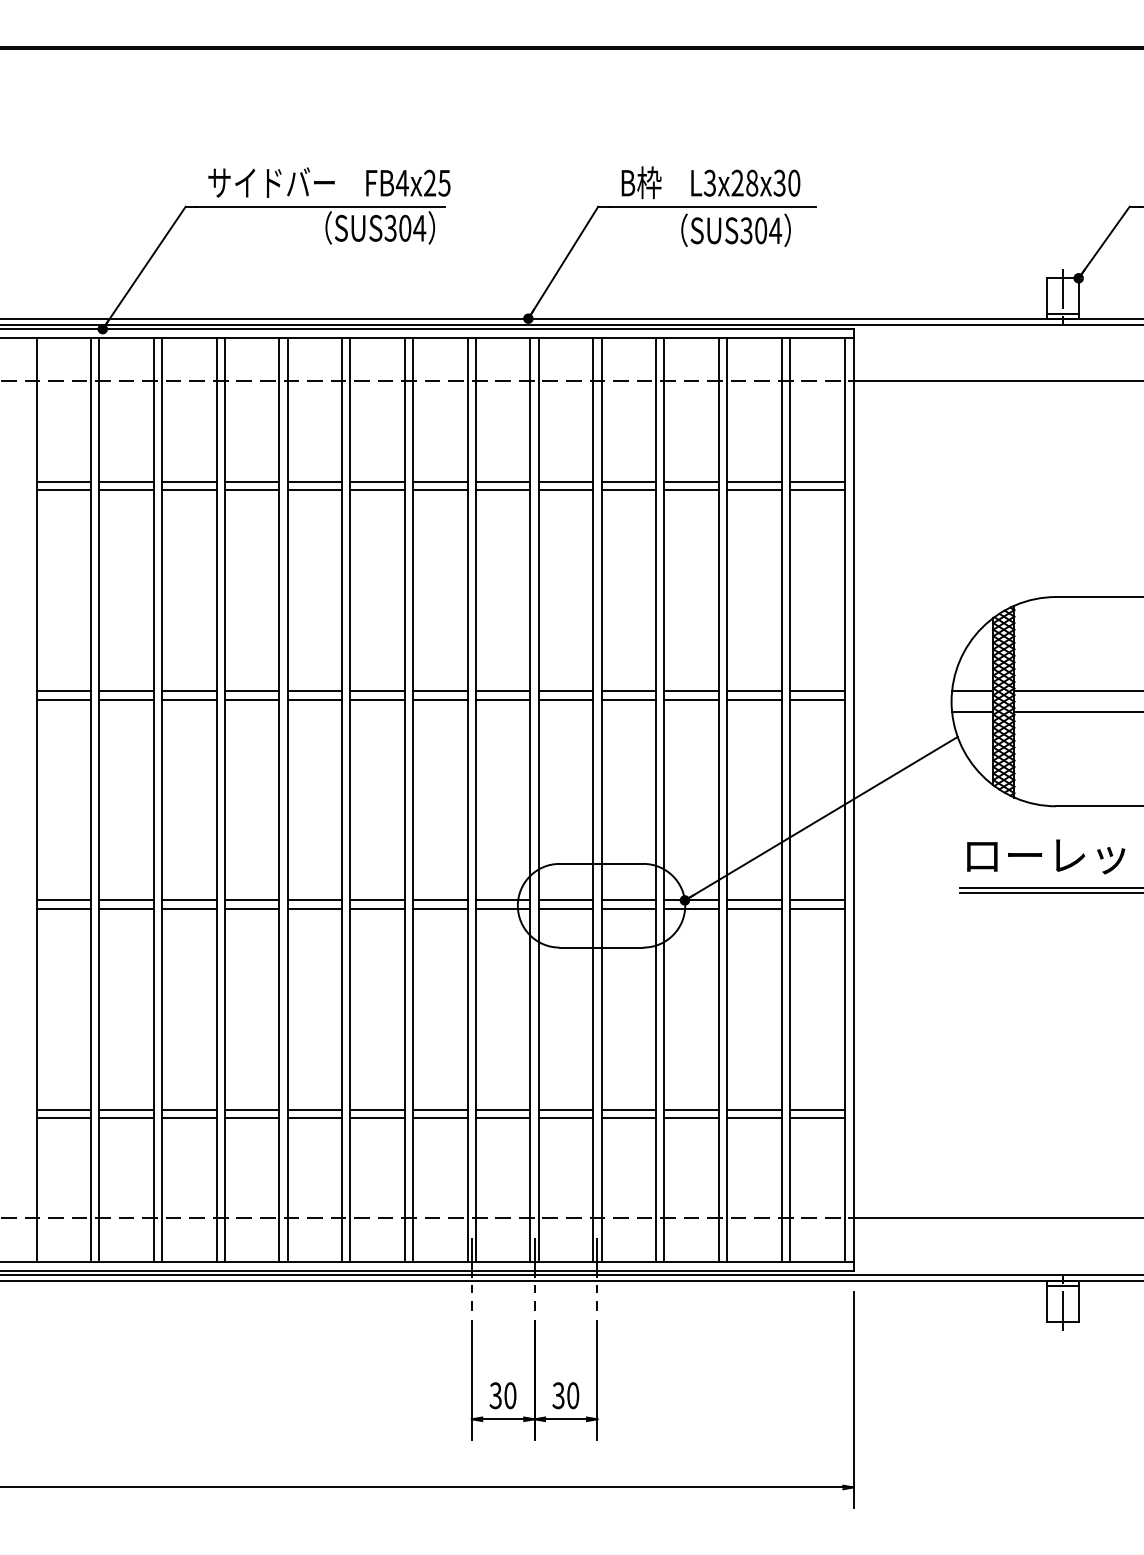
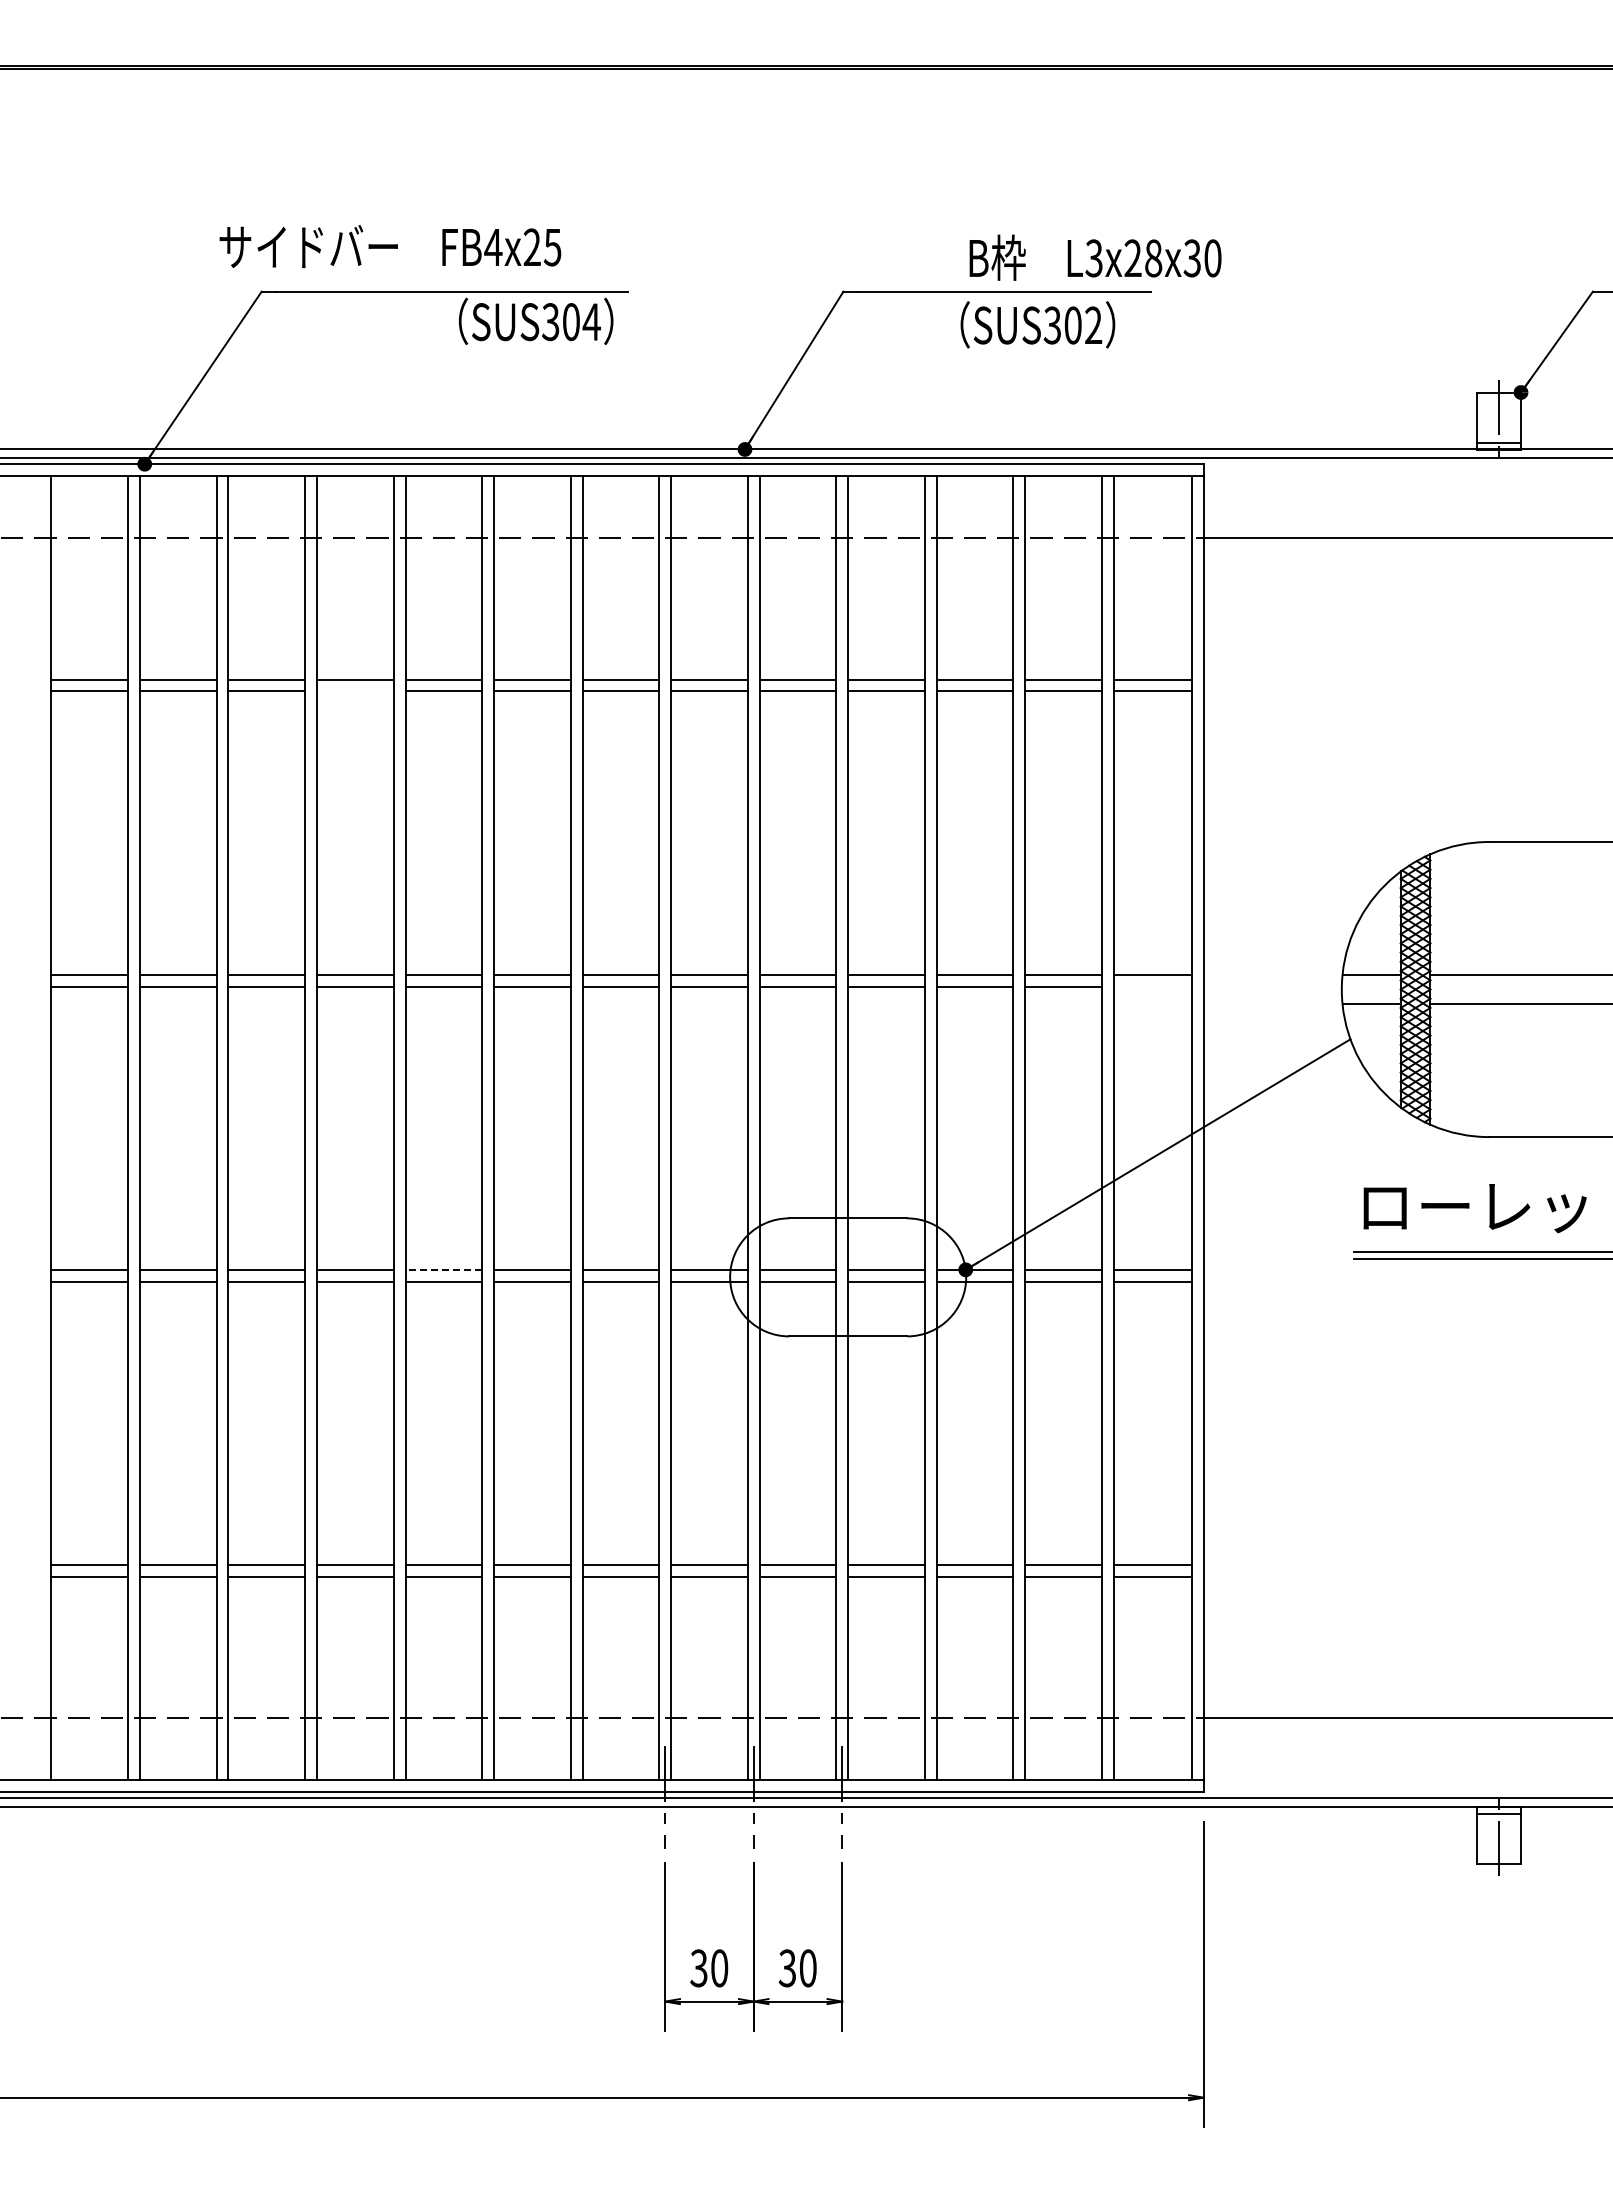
text: (329, 182) -> (390, 246), moved
text: (710, 182) -> (1095, 257), moved
text: (775, 230) -> (1093, 324), SUS304 -> SUS302
line: (252, 490) -> (355, 691), removed
line: (817, 699) -> (1152, 986), removed
line: (314, 900) -> (443, 1269), solid -> dashed

